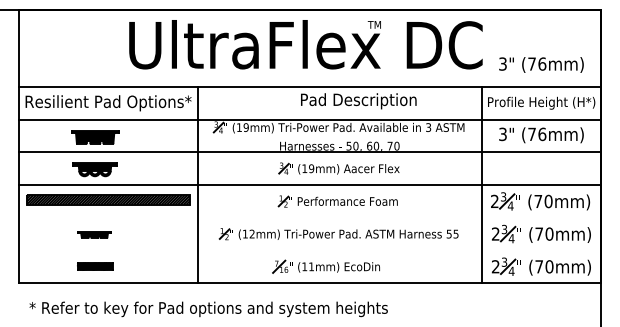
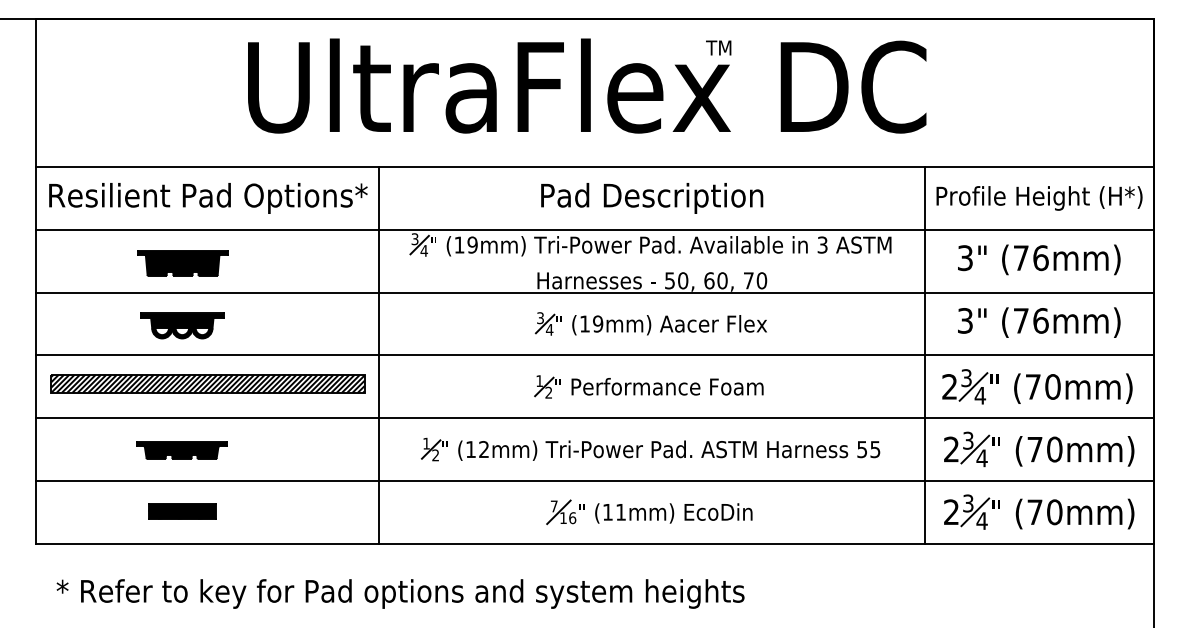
text: (541, 64) -> (1039, 321), moved
text: (358, 101) -> (651, 198), moved
line: (309, 217) -> (594, 417), added
part: (94, 234) -> (181, 450), size x1.43
line: (309, 250) -> (594, 480), added
part: (325, 266) -> (647, 511), moved

